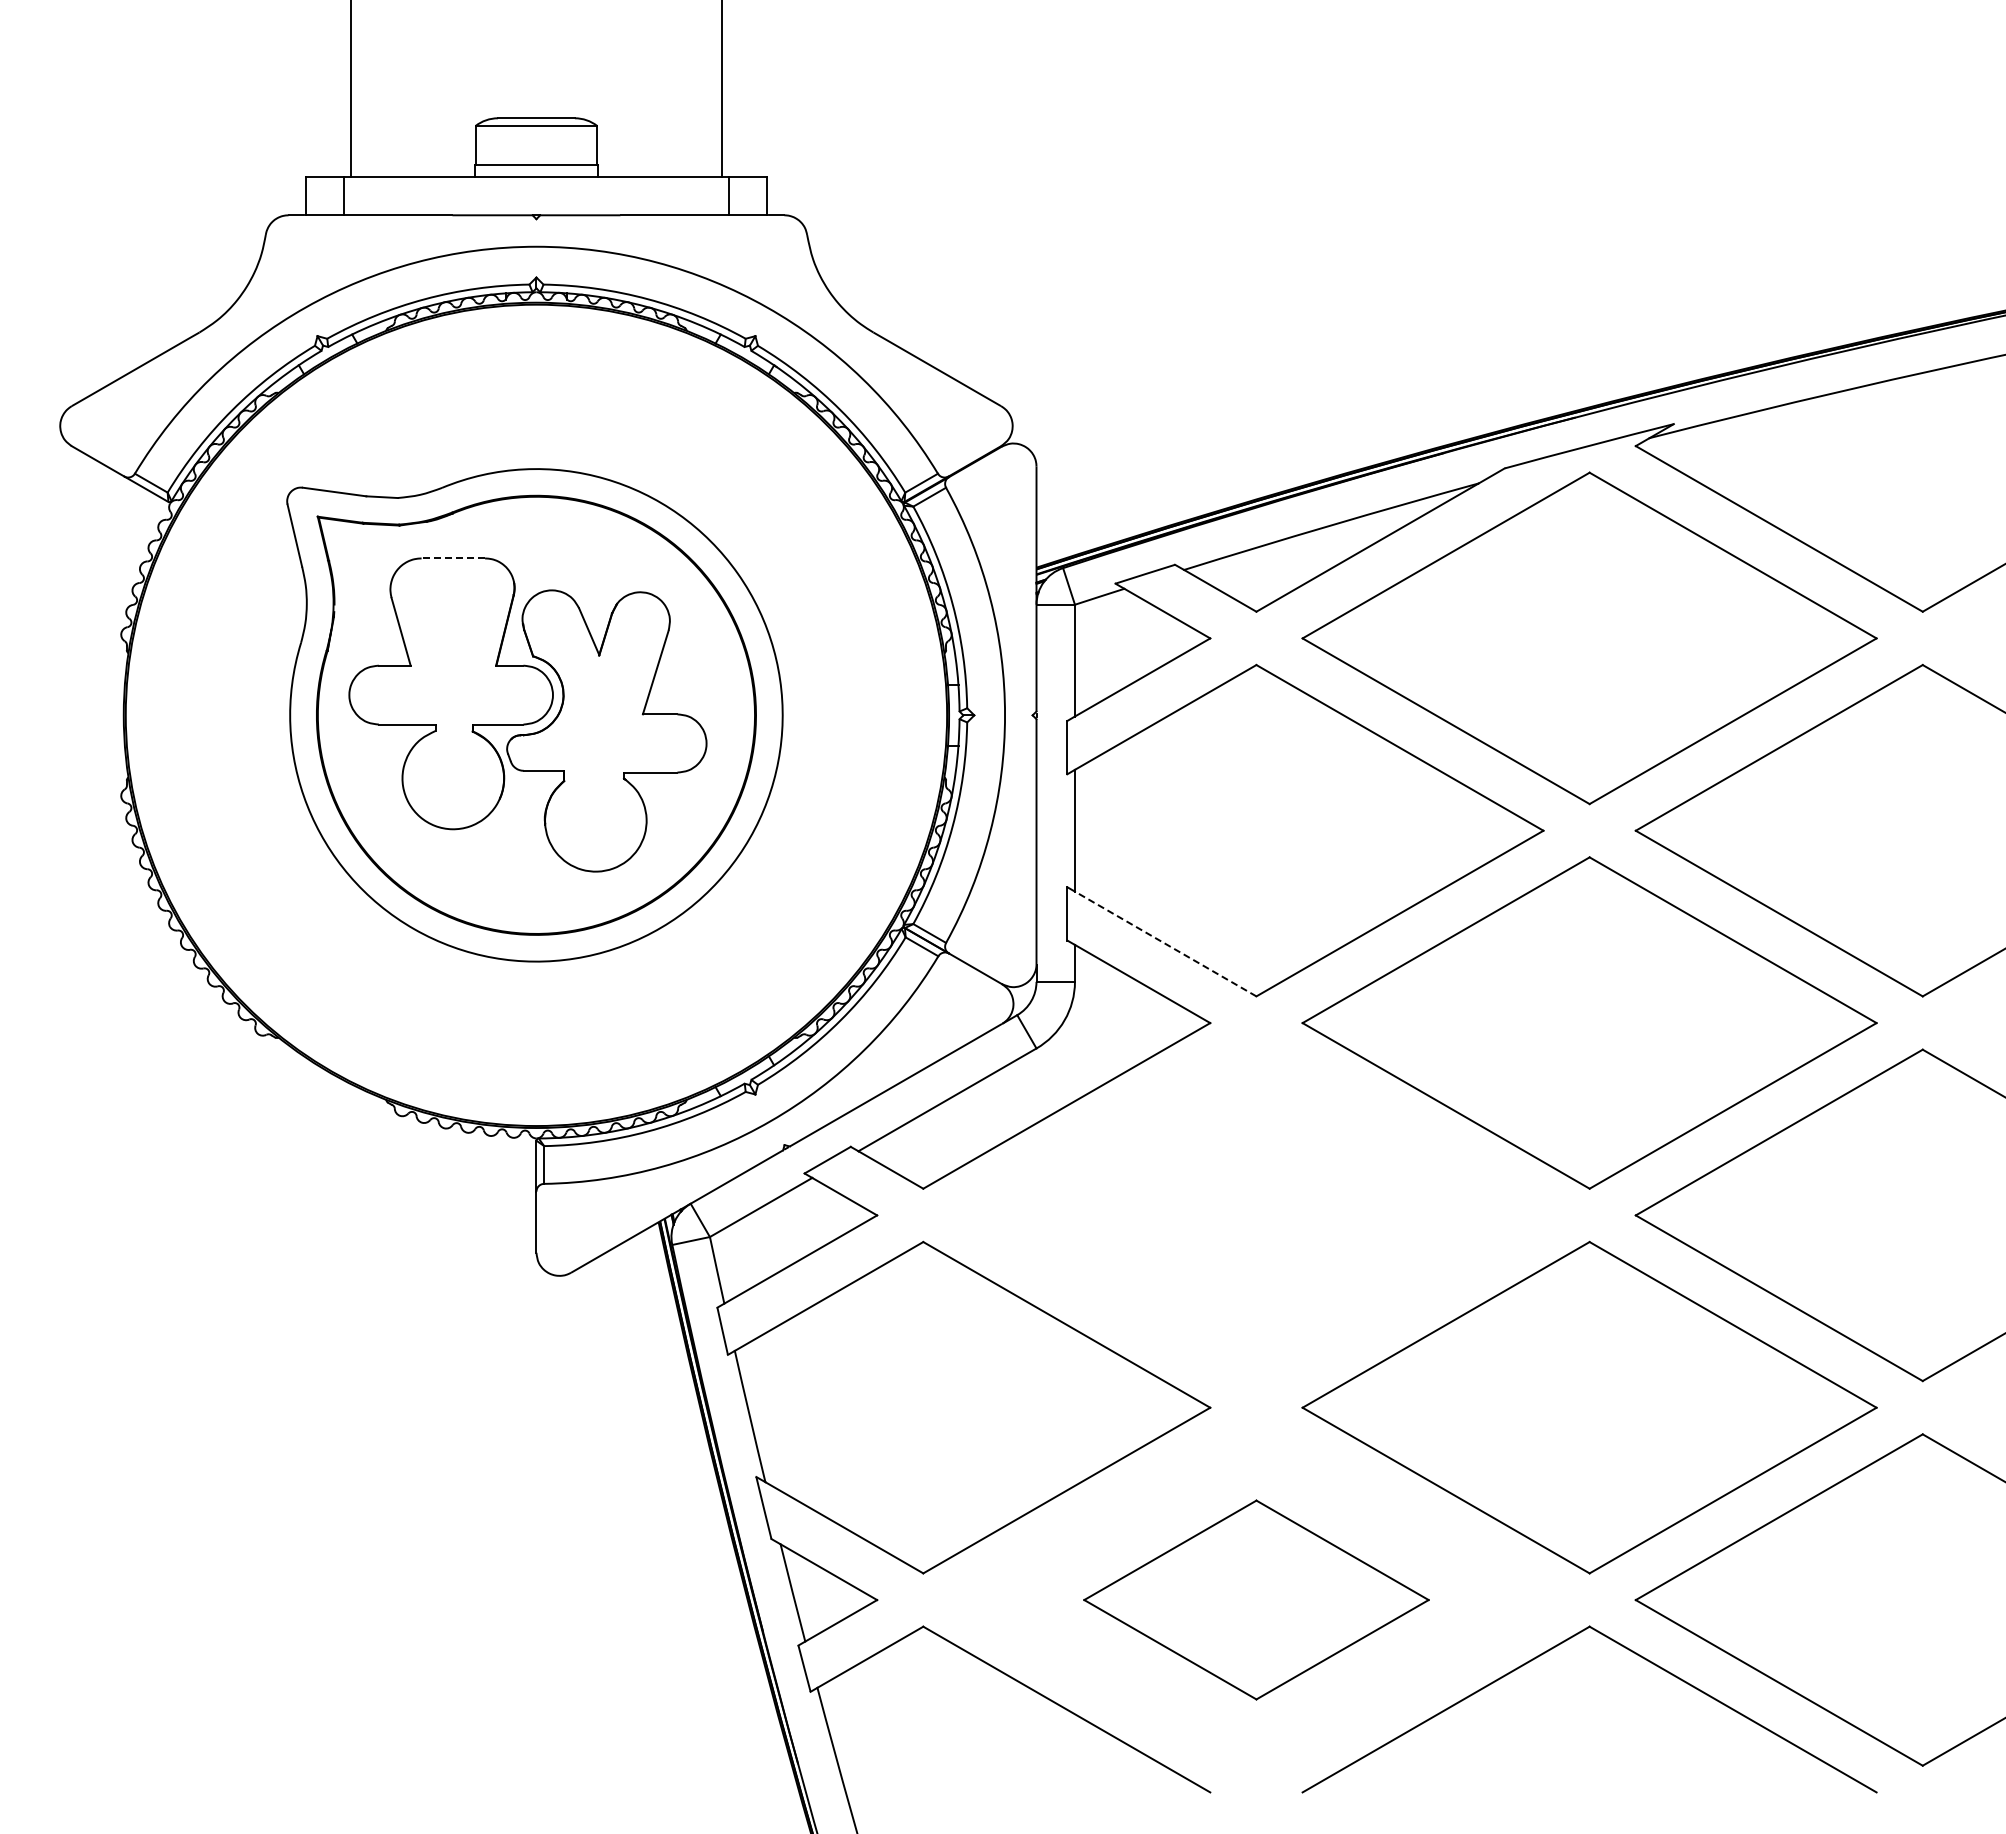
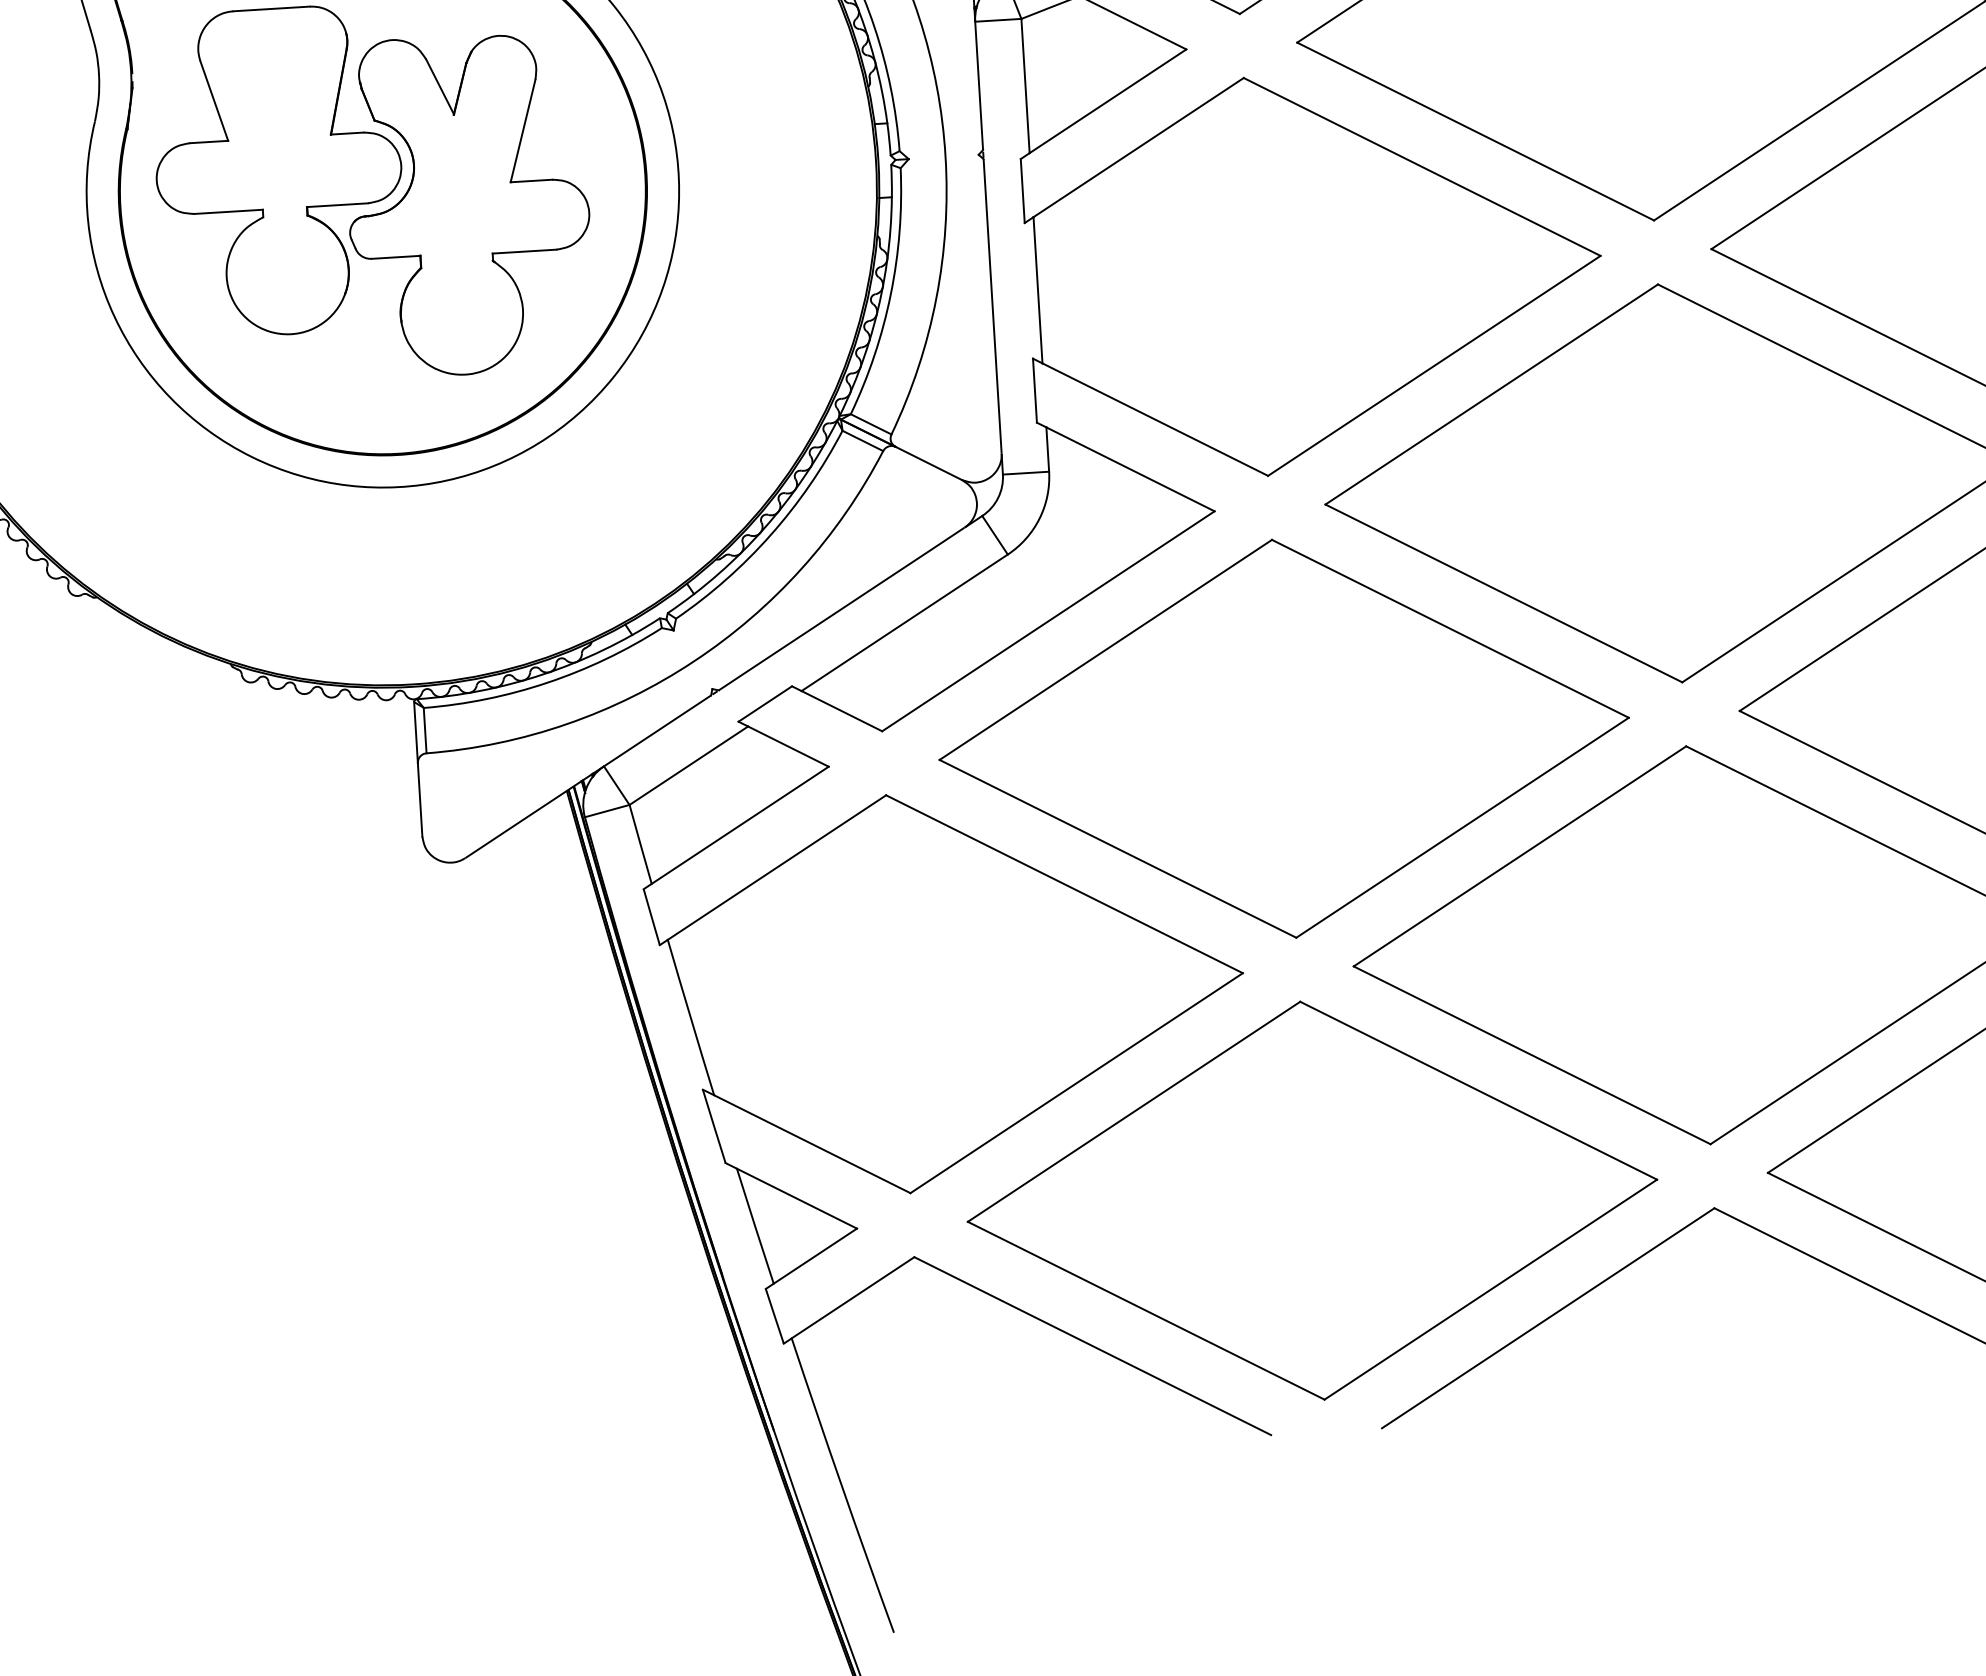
line: (453, 558) -> (271, 9), dashed -> solid
line: (1165, 944) -> (1155, 420), dashed -> solid
part: (1256, 1215) -> (1284, 738), added
part: (1256, 1599) -> (1312, 1200), size x1.67

